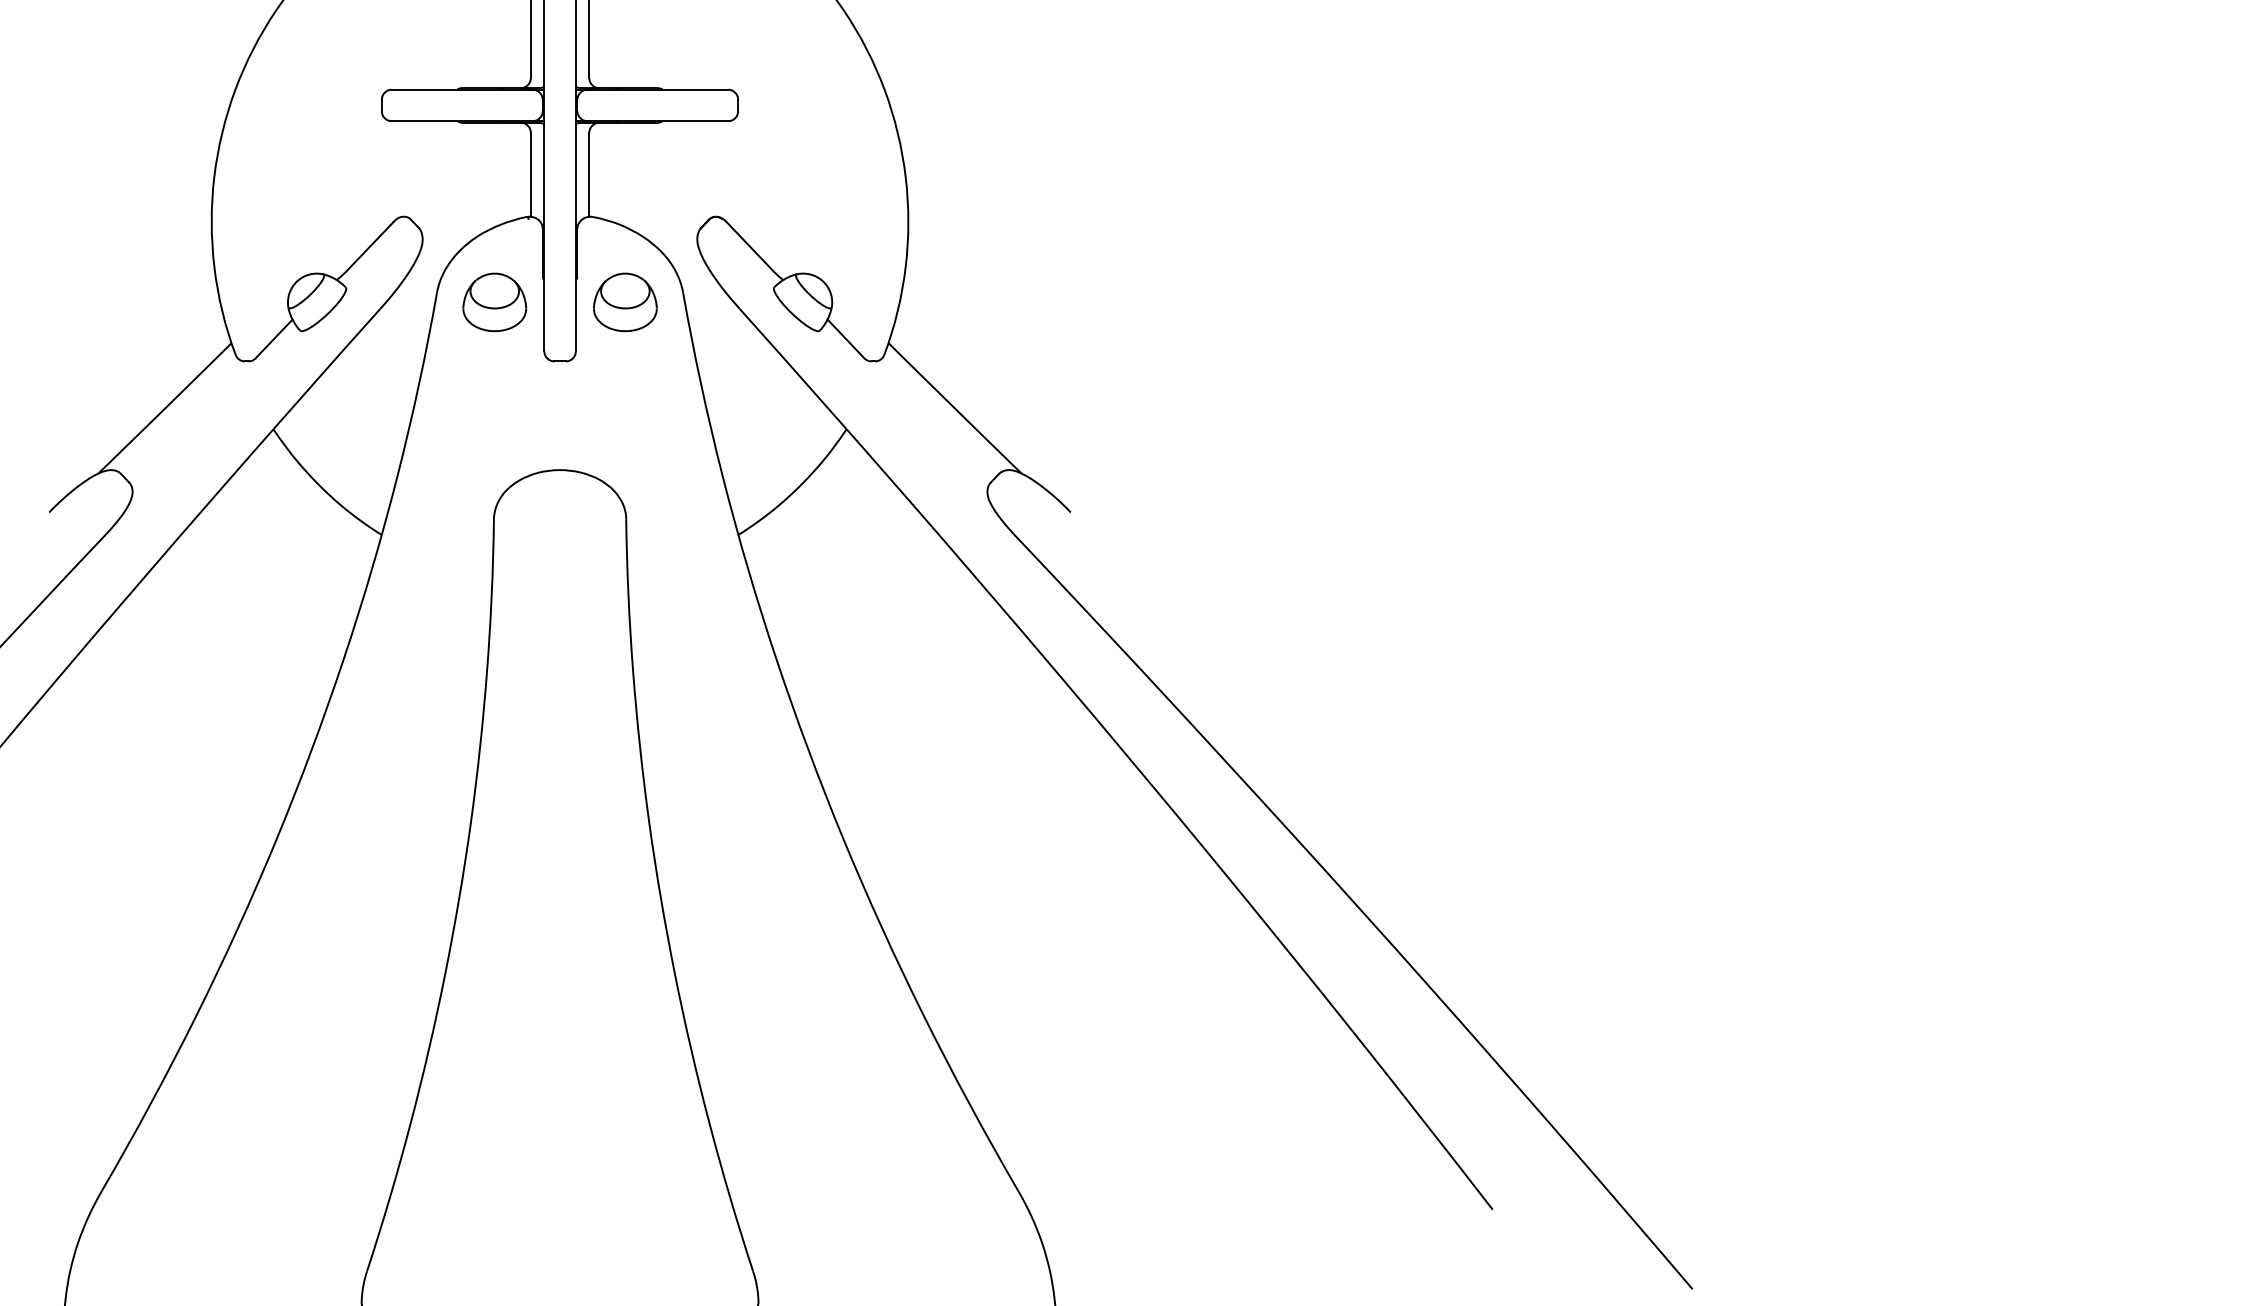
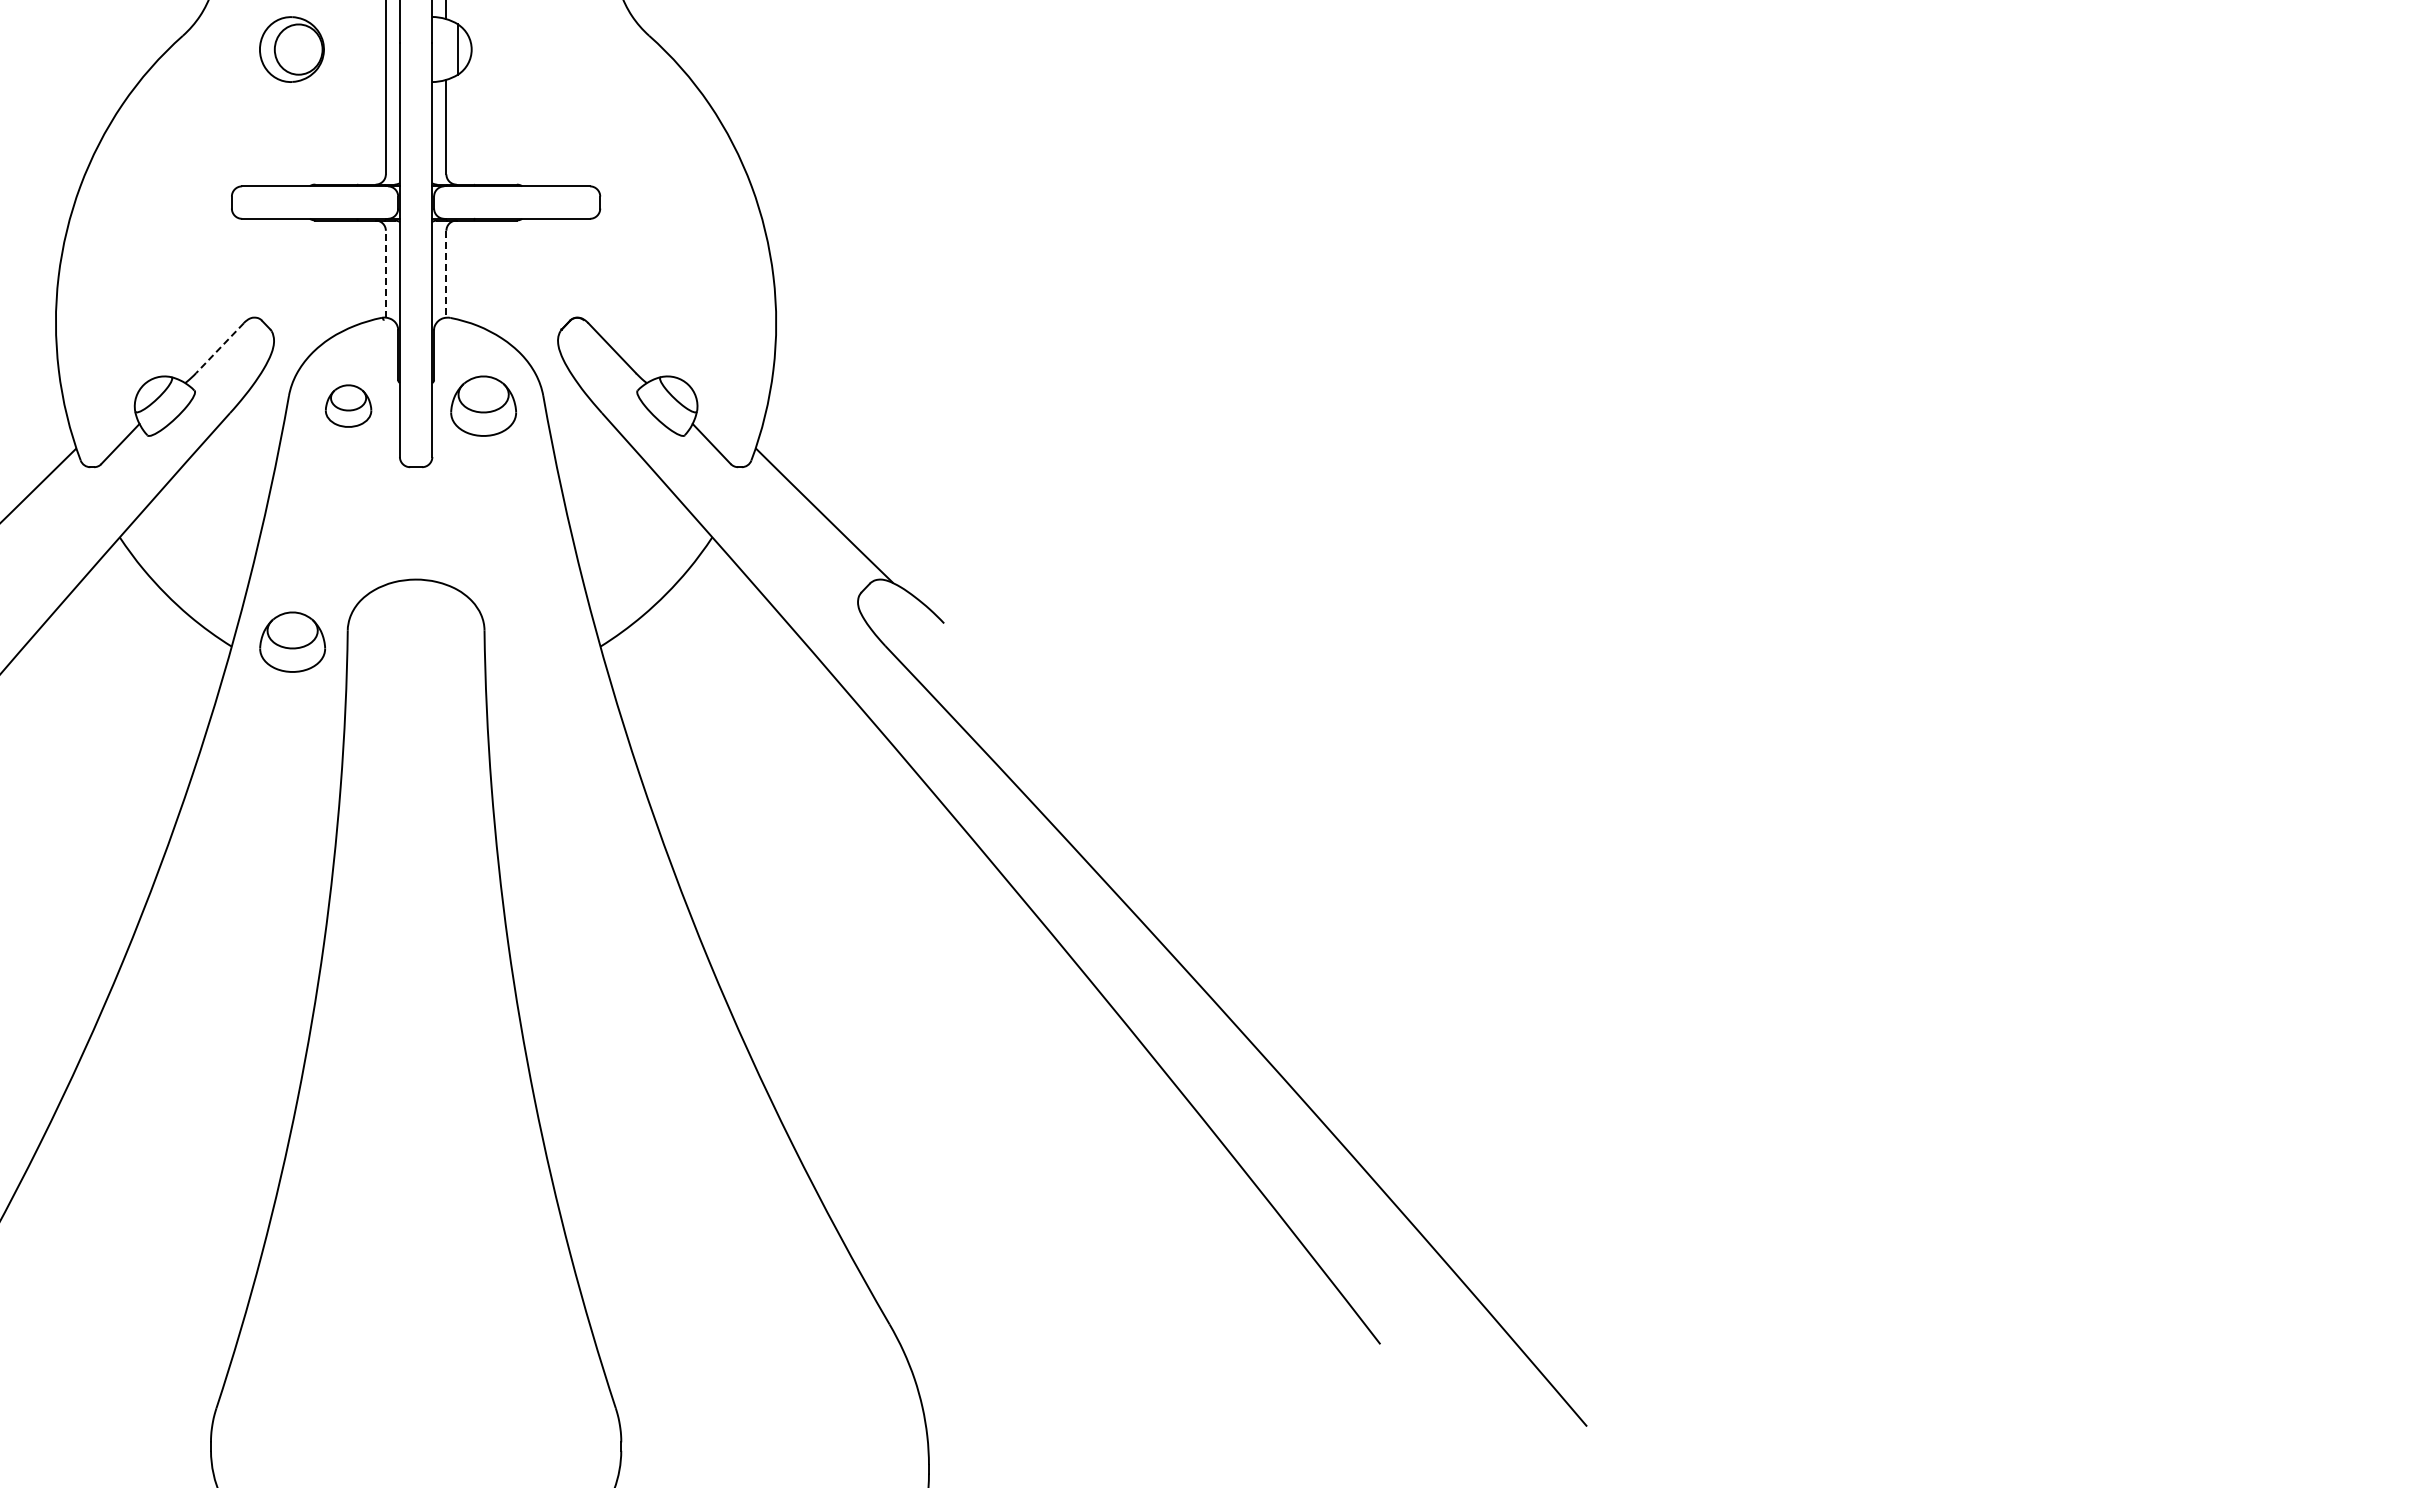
line: (530, 174) -> (385, 273), solid -> dashed
line: (589, 175) -> (446, 274), solid -> dashed
line: (369, 246) -> (219, 348), solid -> dashed
part: (494, 301) -> (348, 405), size x0.7
part: (440, 529) -> (292, 641), added

